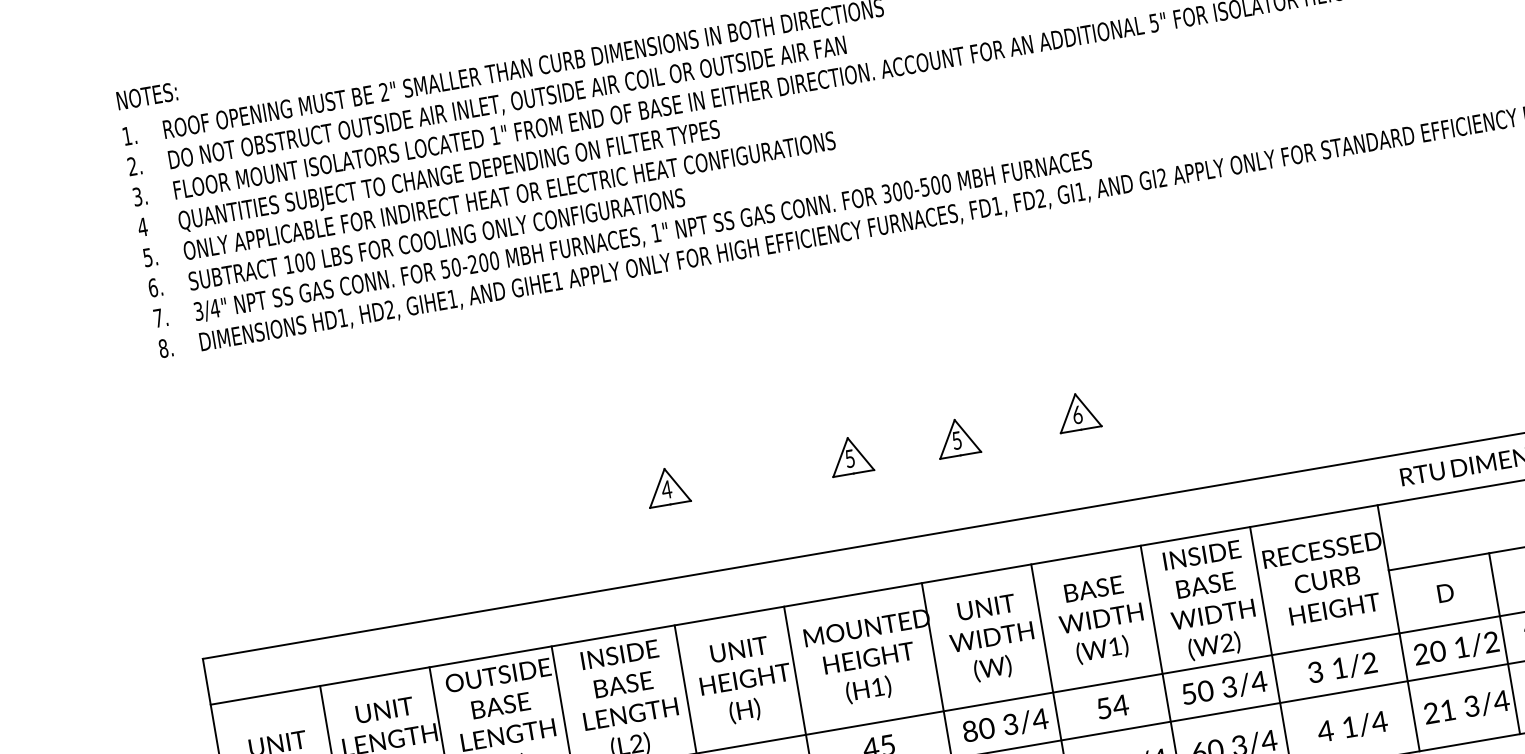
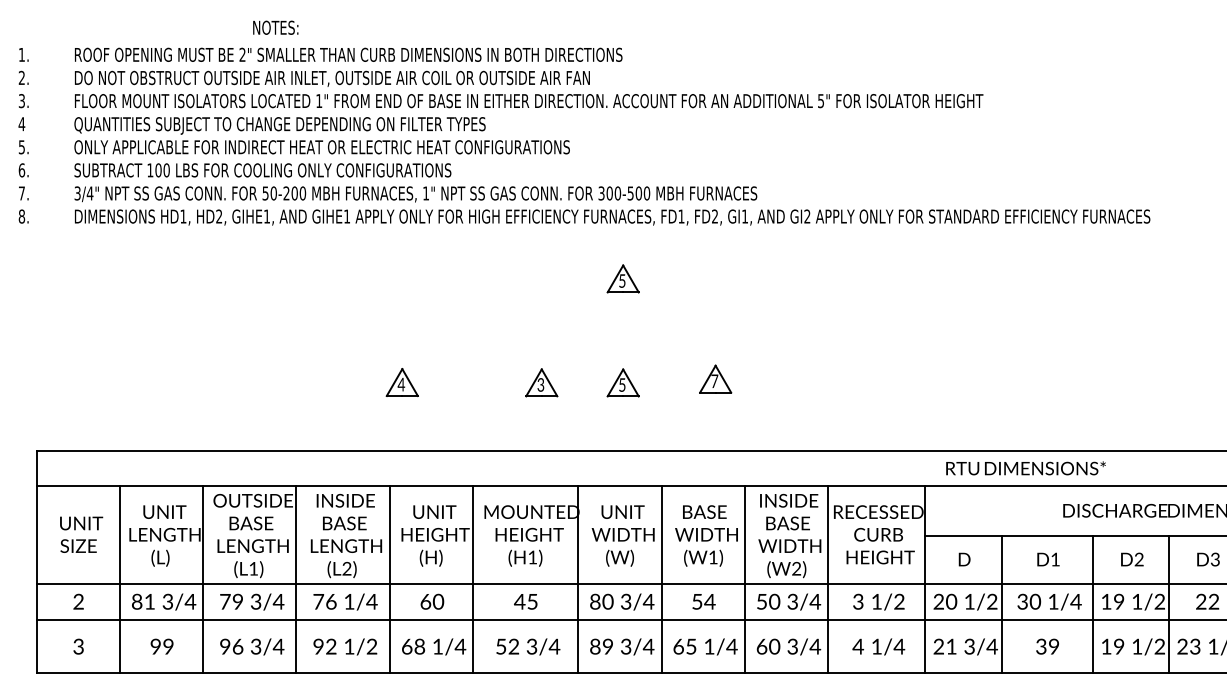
text: (146, 95) -> (275, 27), moved
text: (147, 241) -> (23, 135), moved
part: (933, 300) -> (622, 278), added
text: (1077, 415) -> (714, 381), 6 -> 7
text: (849, 458) -> (540, 384), 5 -> 3

